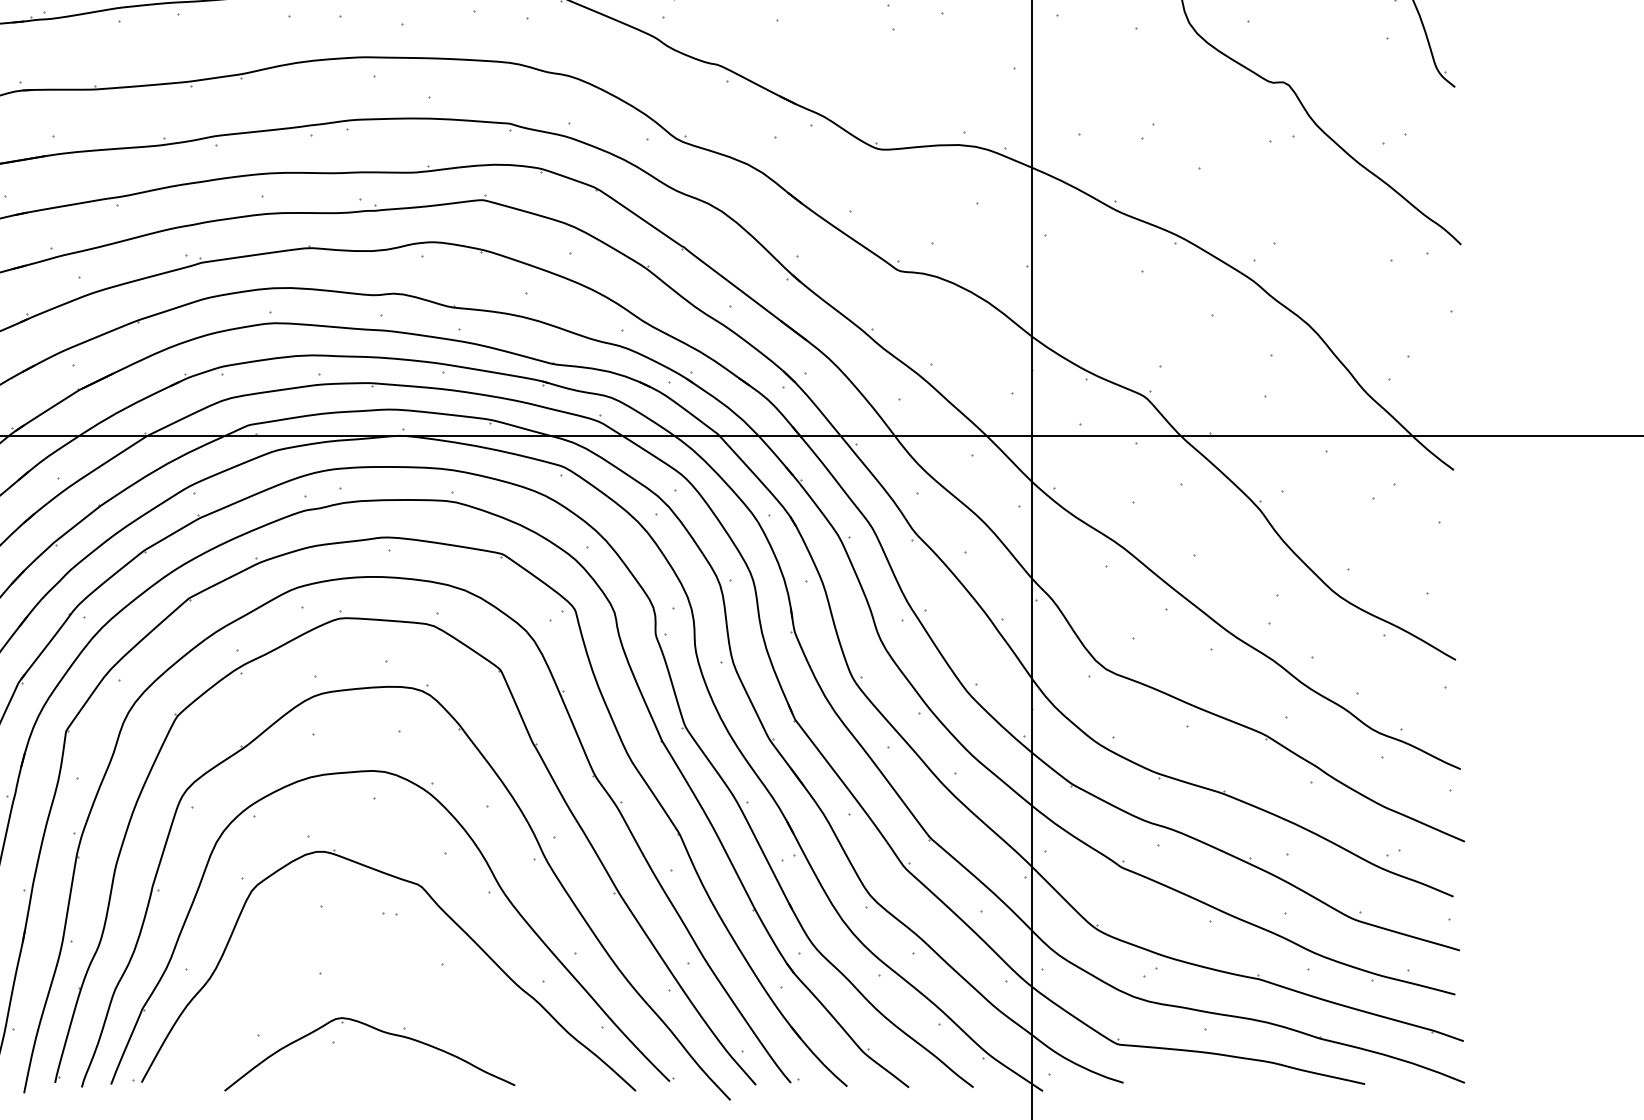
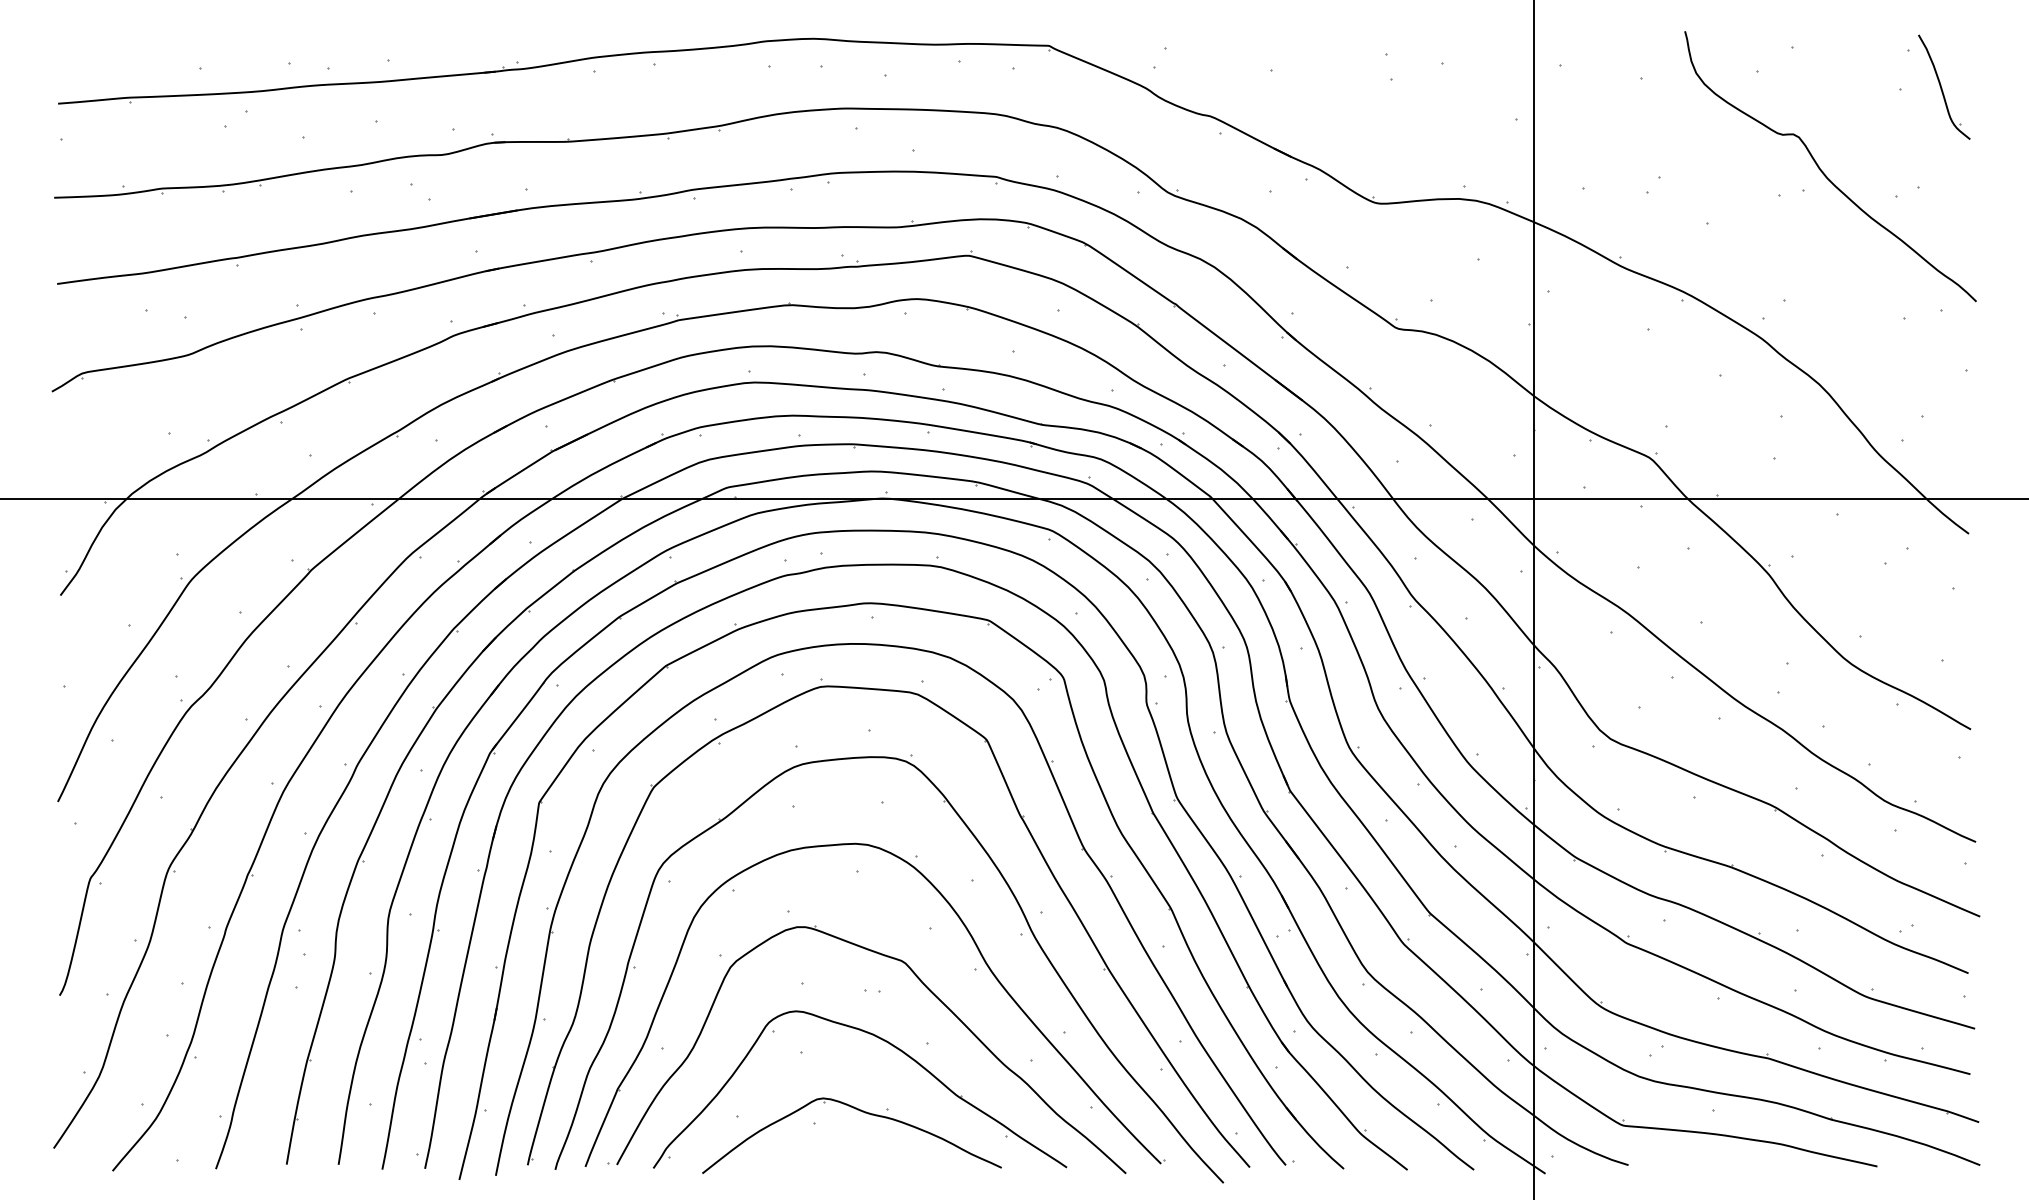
part: (406, 965) -> (889, 1044), added

